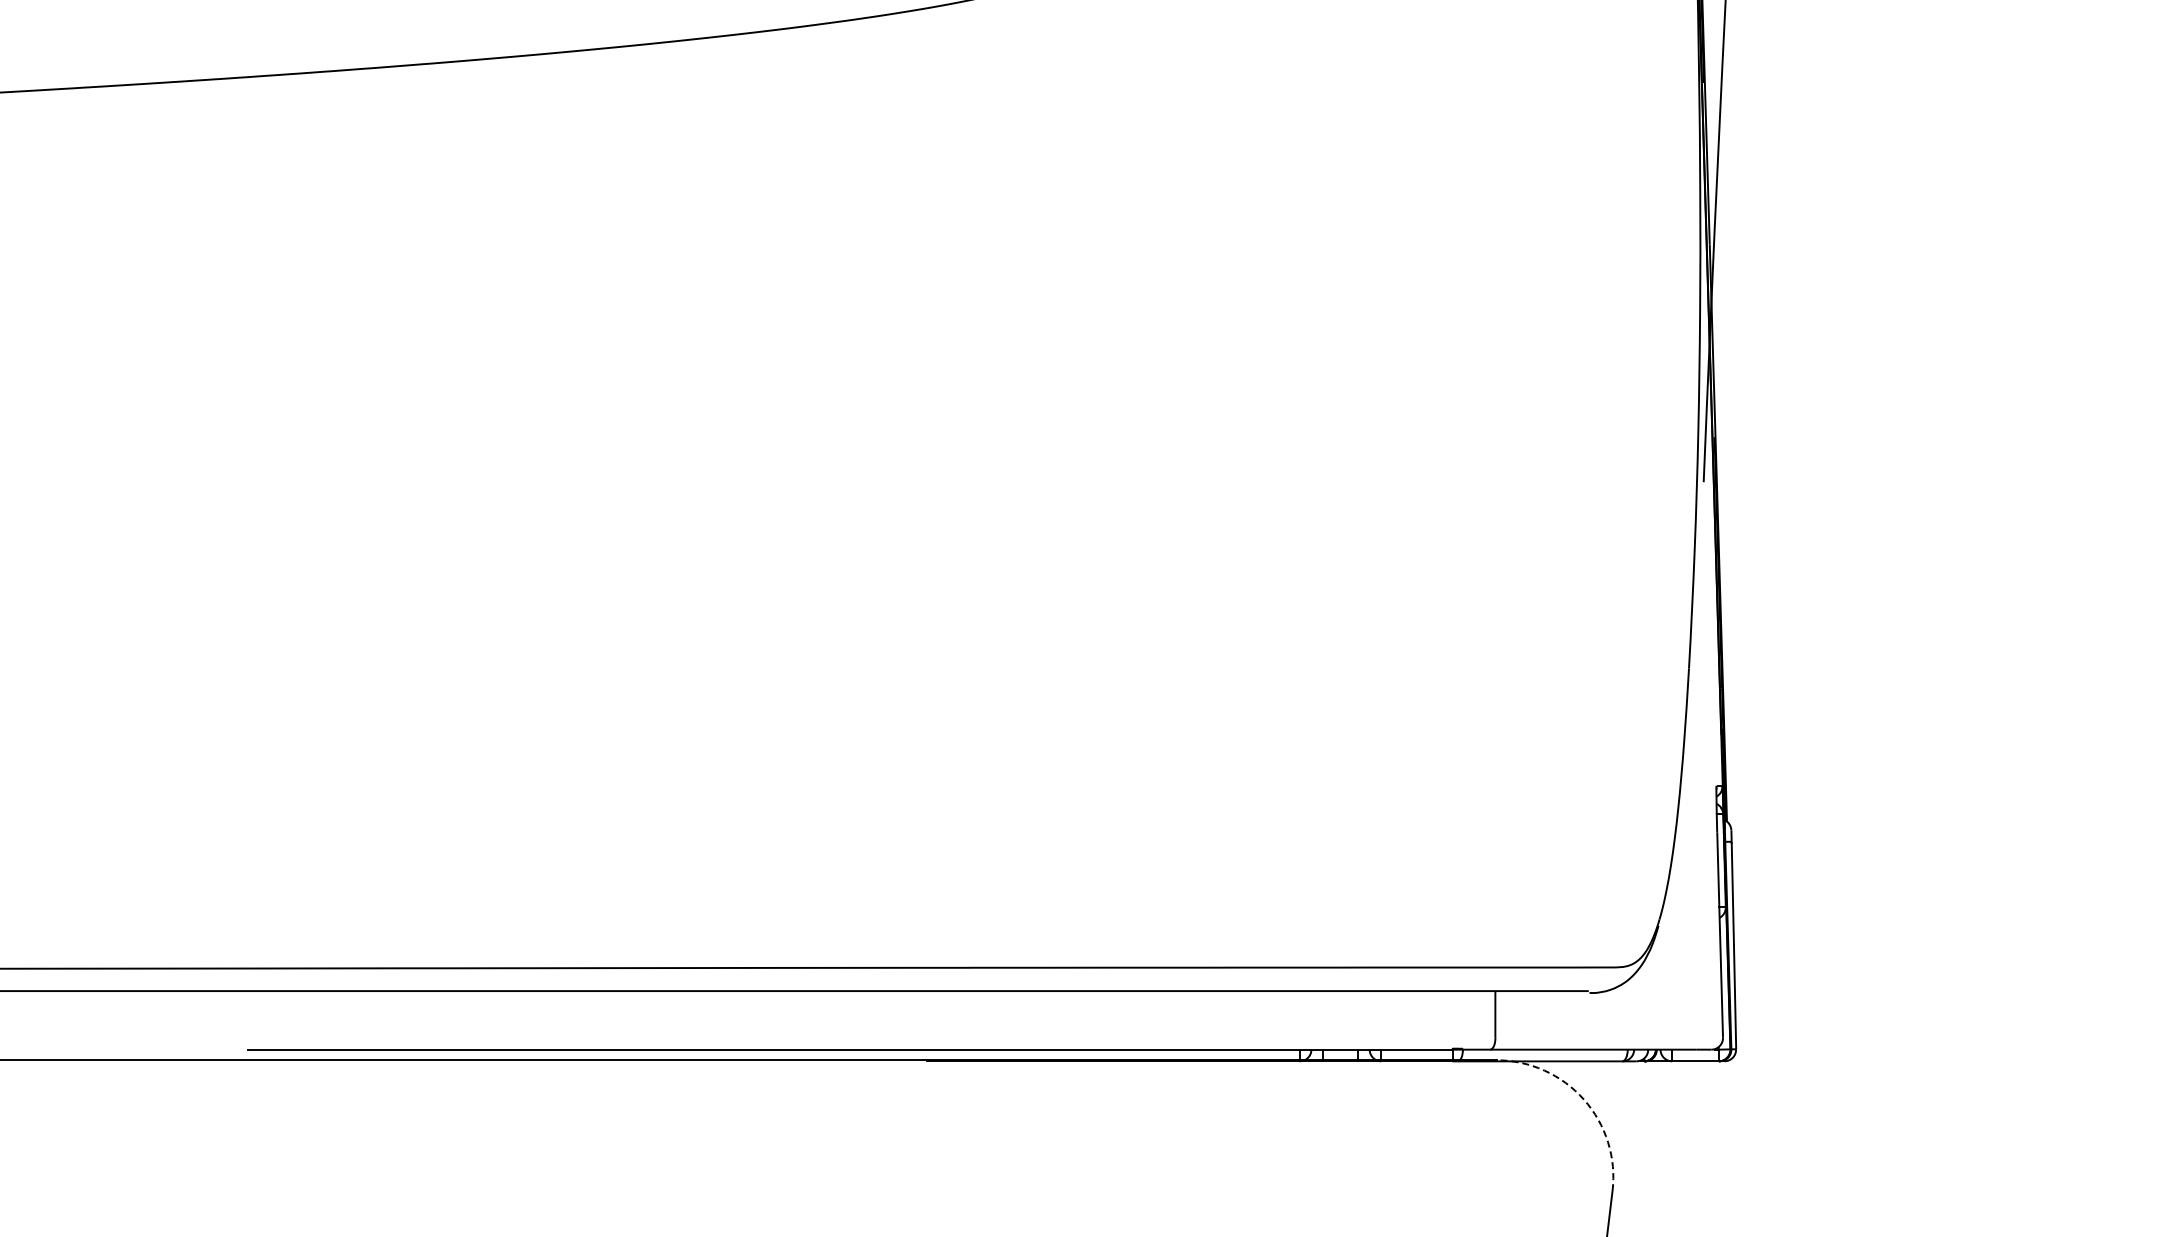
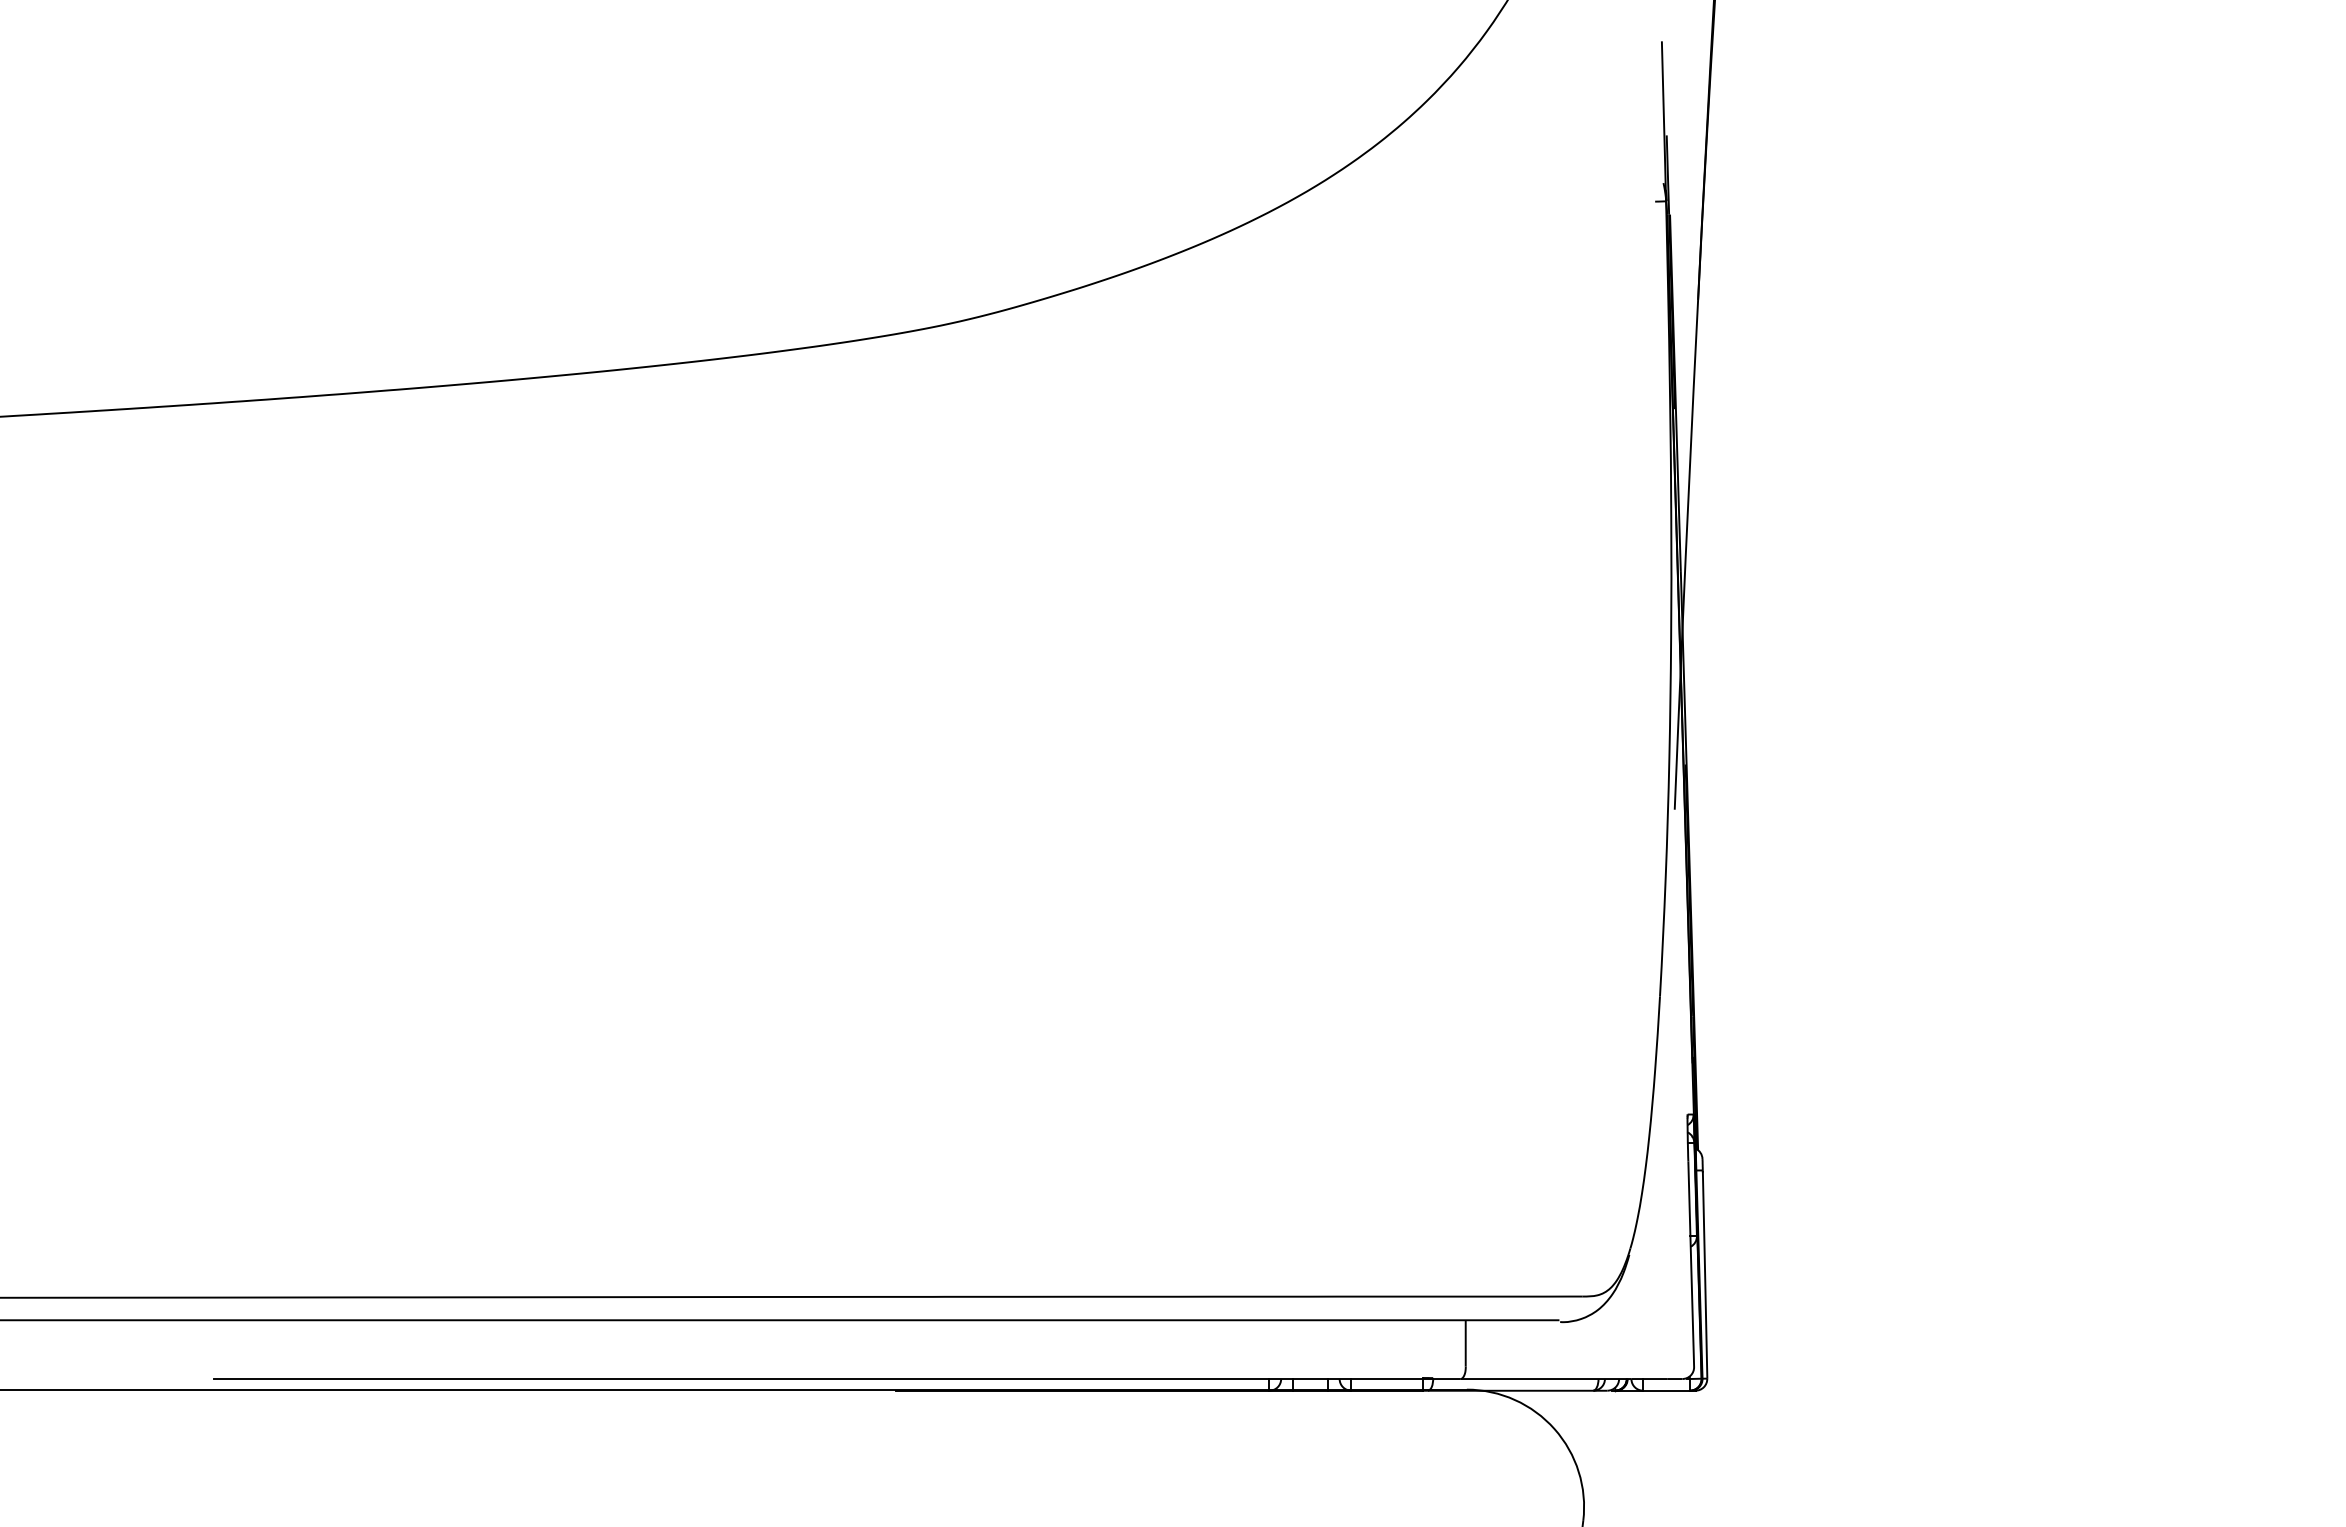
arc: (1583, 1099) -> (1554, 1429), dashed -> solid

